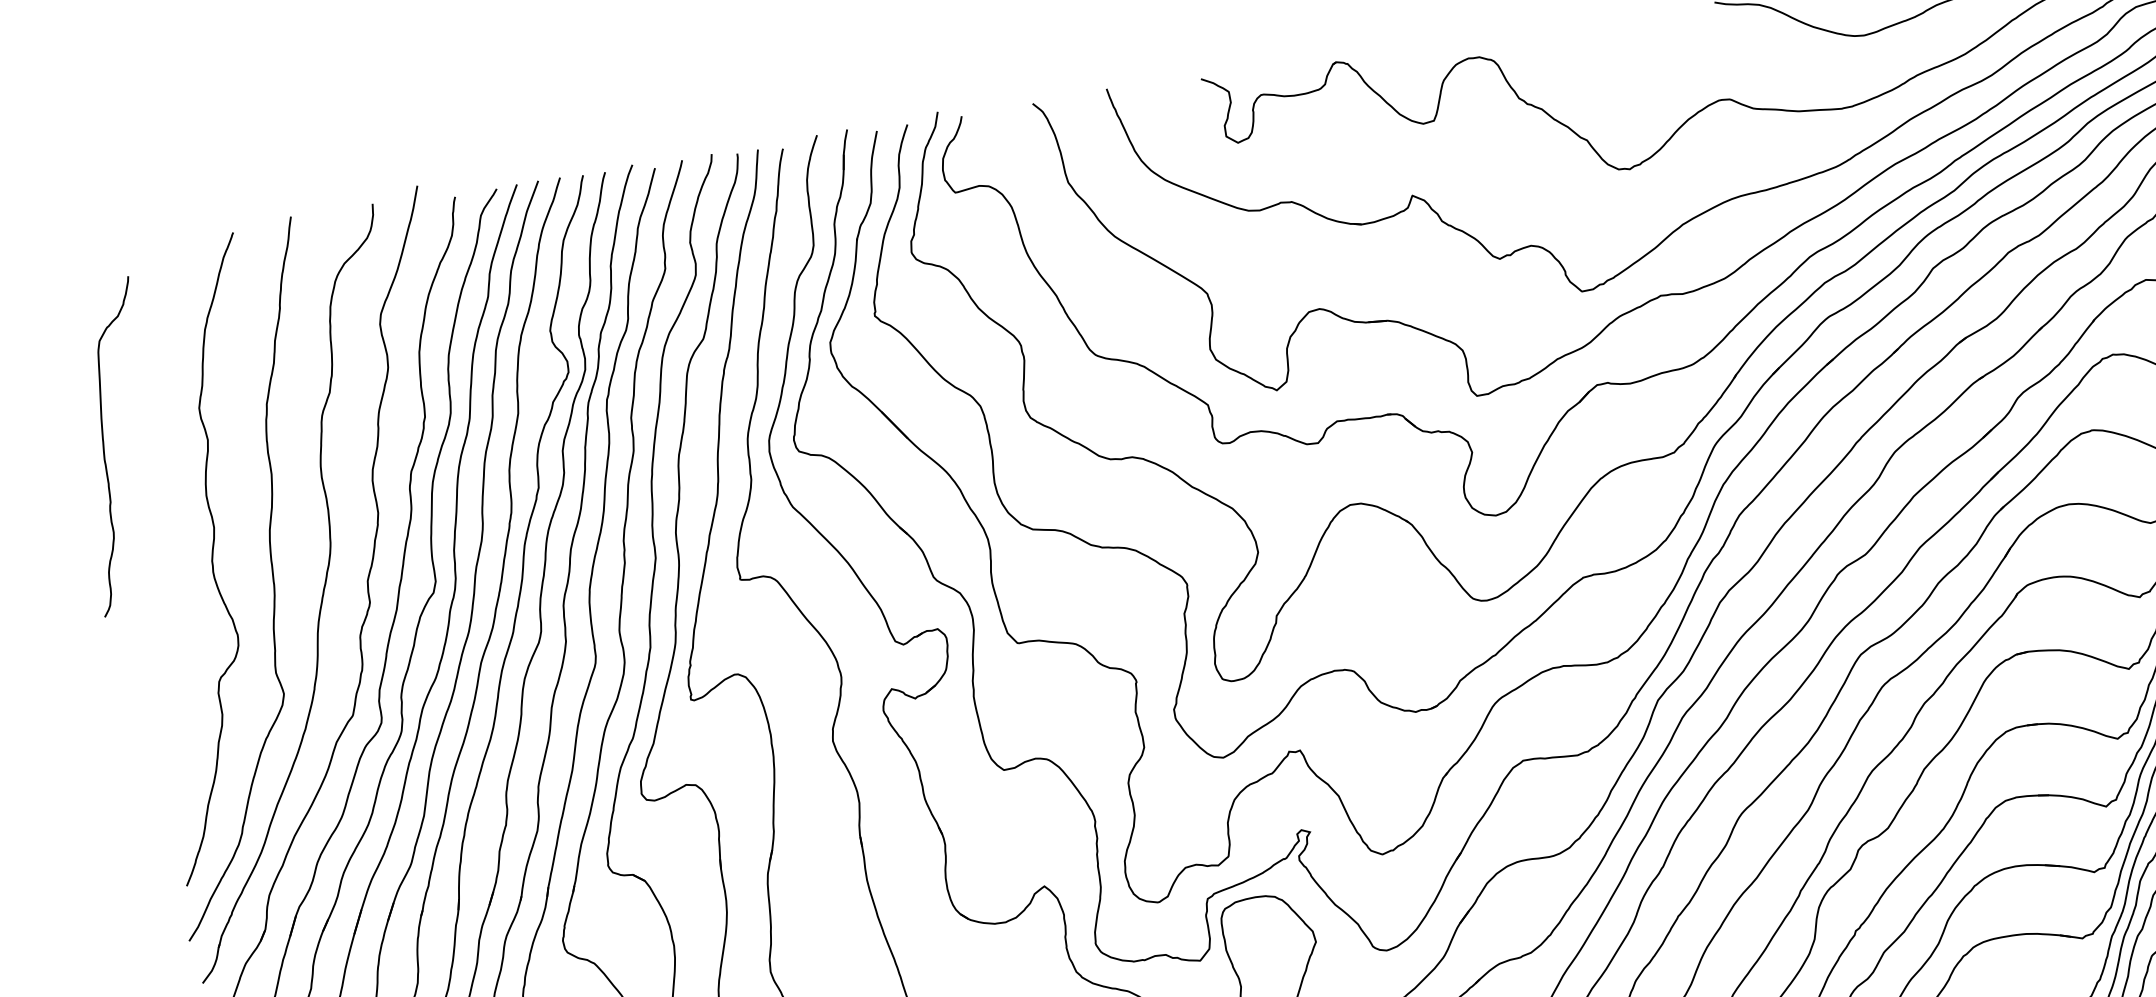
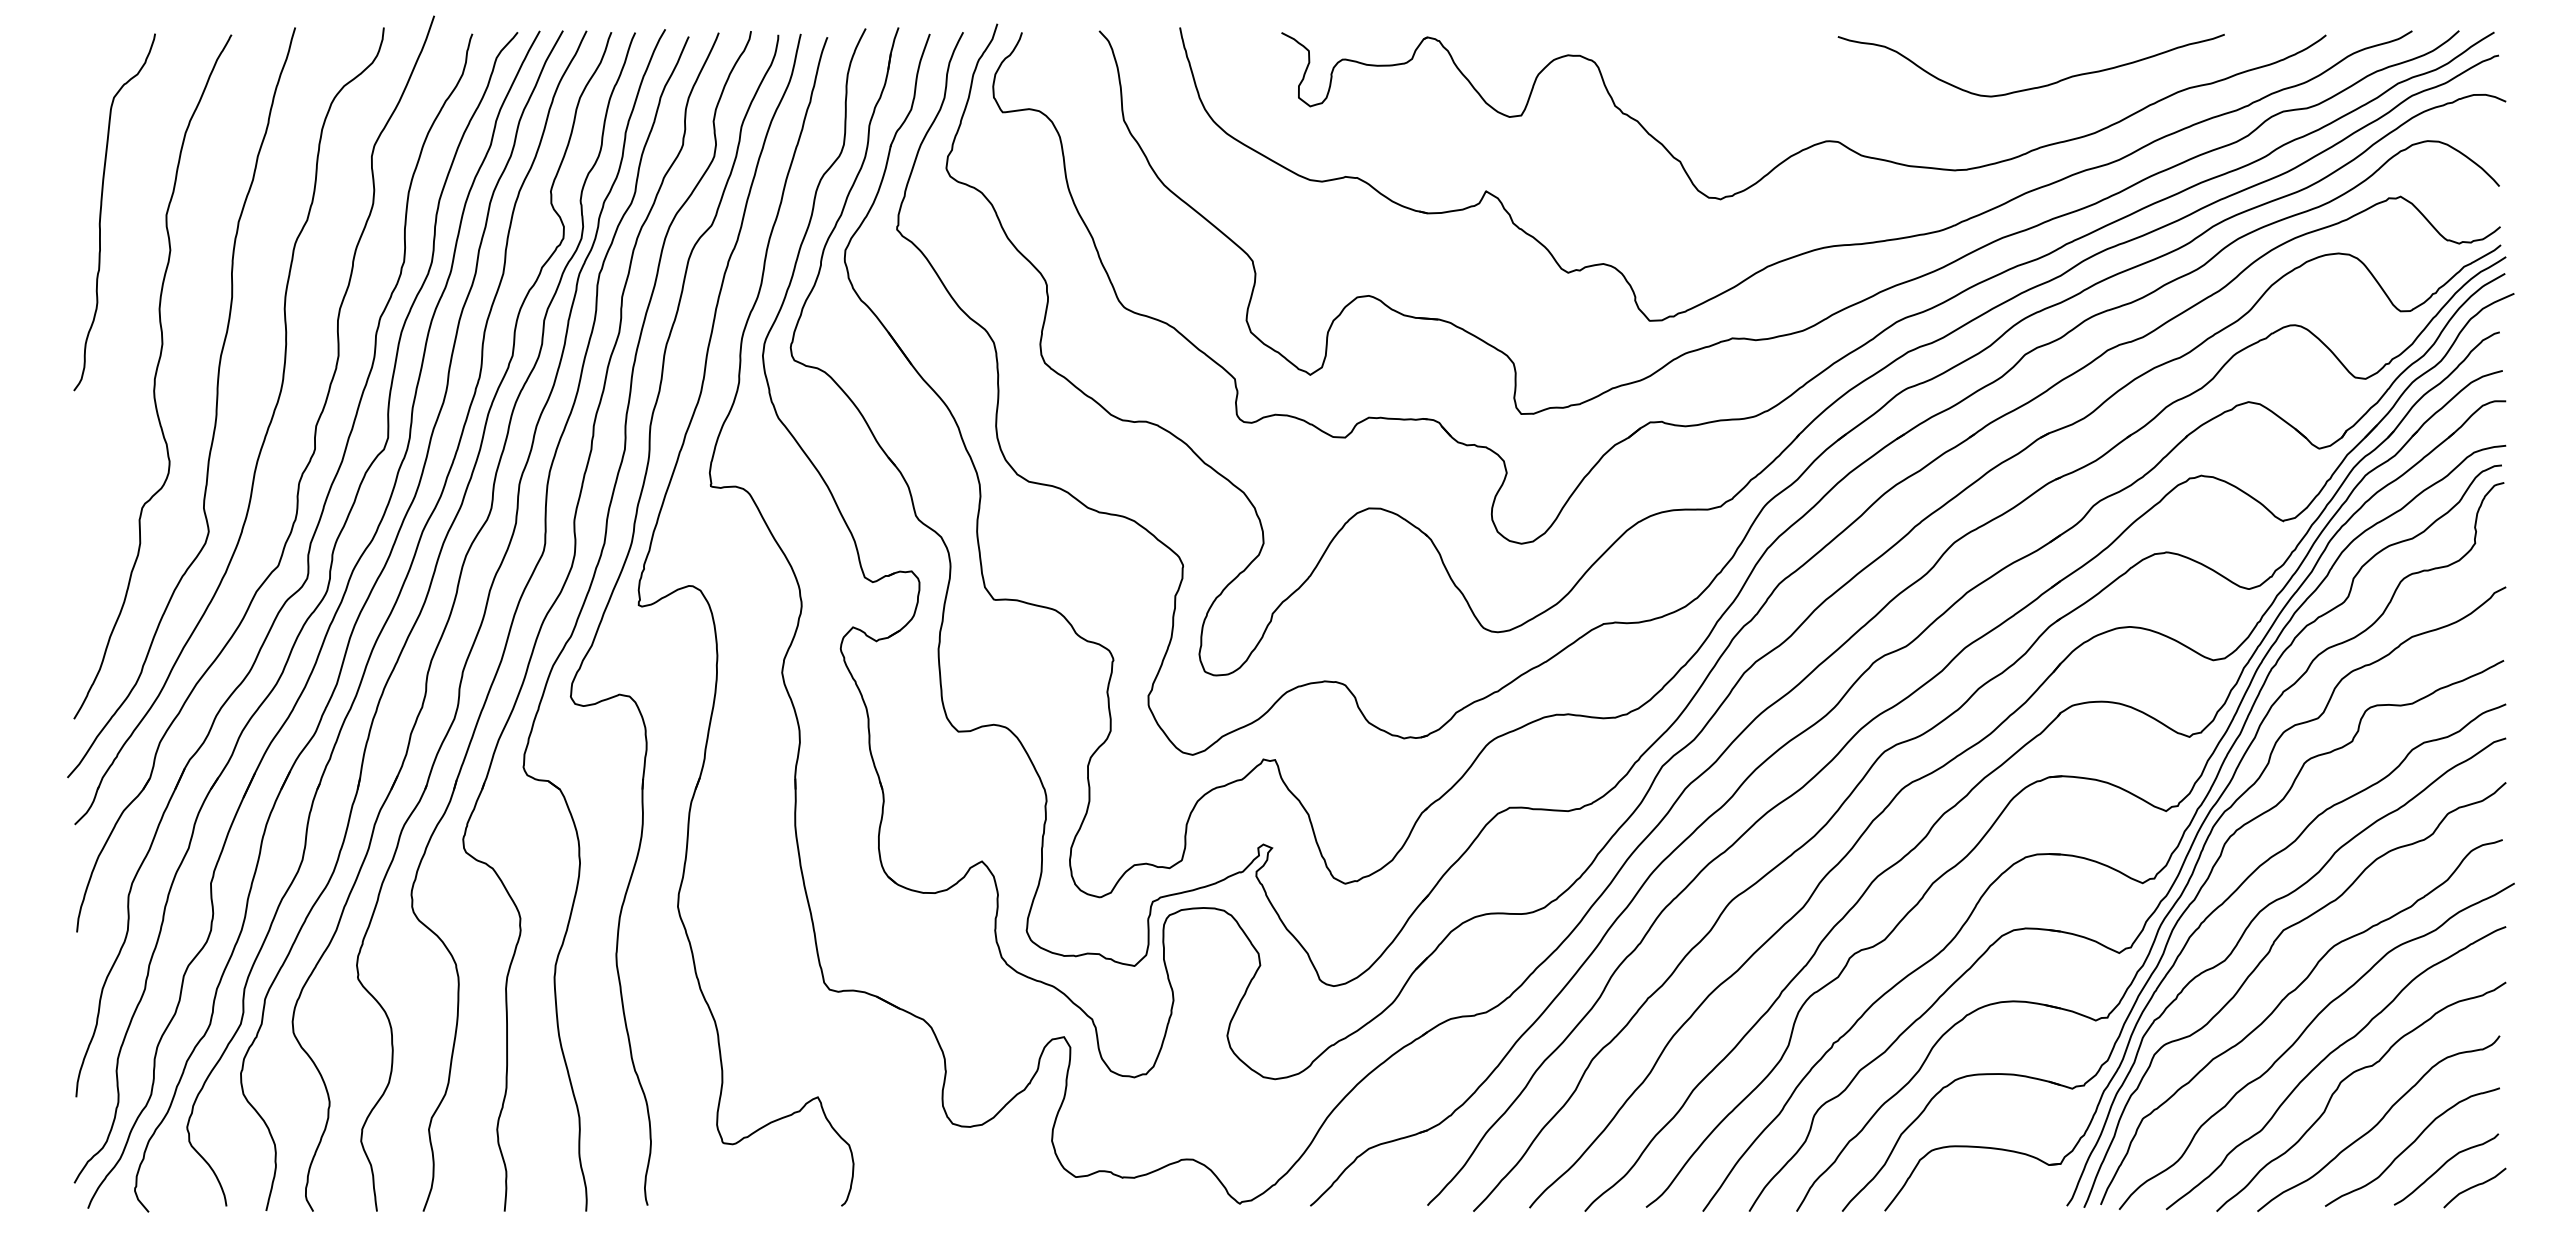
curve: (104, 448) -> (101, 212), moved

